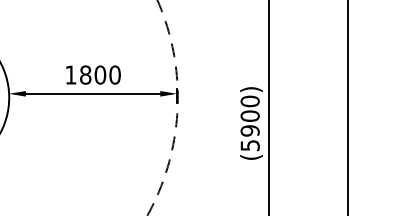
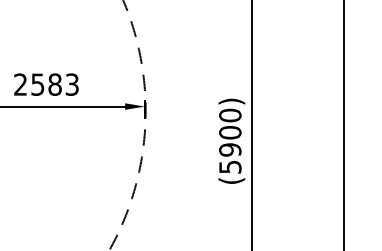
text: (92, 74) -> (45, 83), 1800 -> 2583

